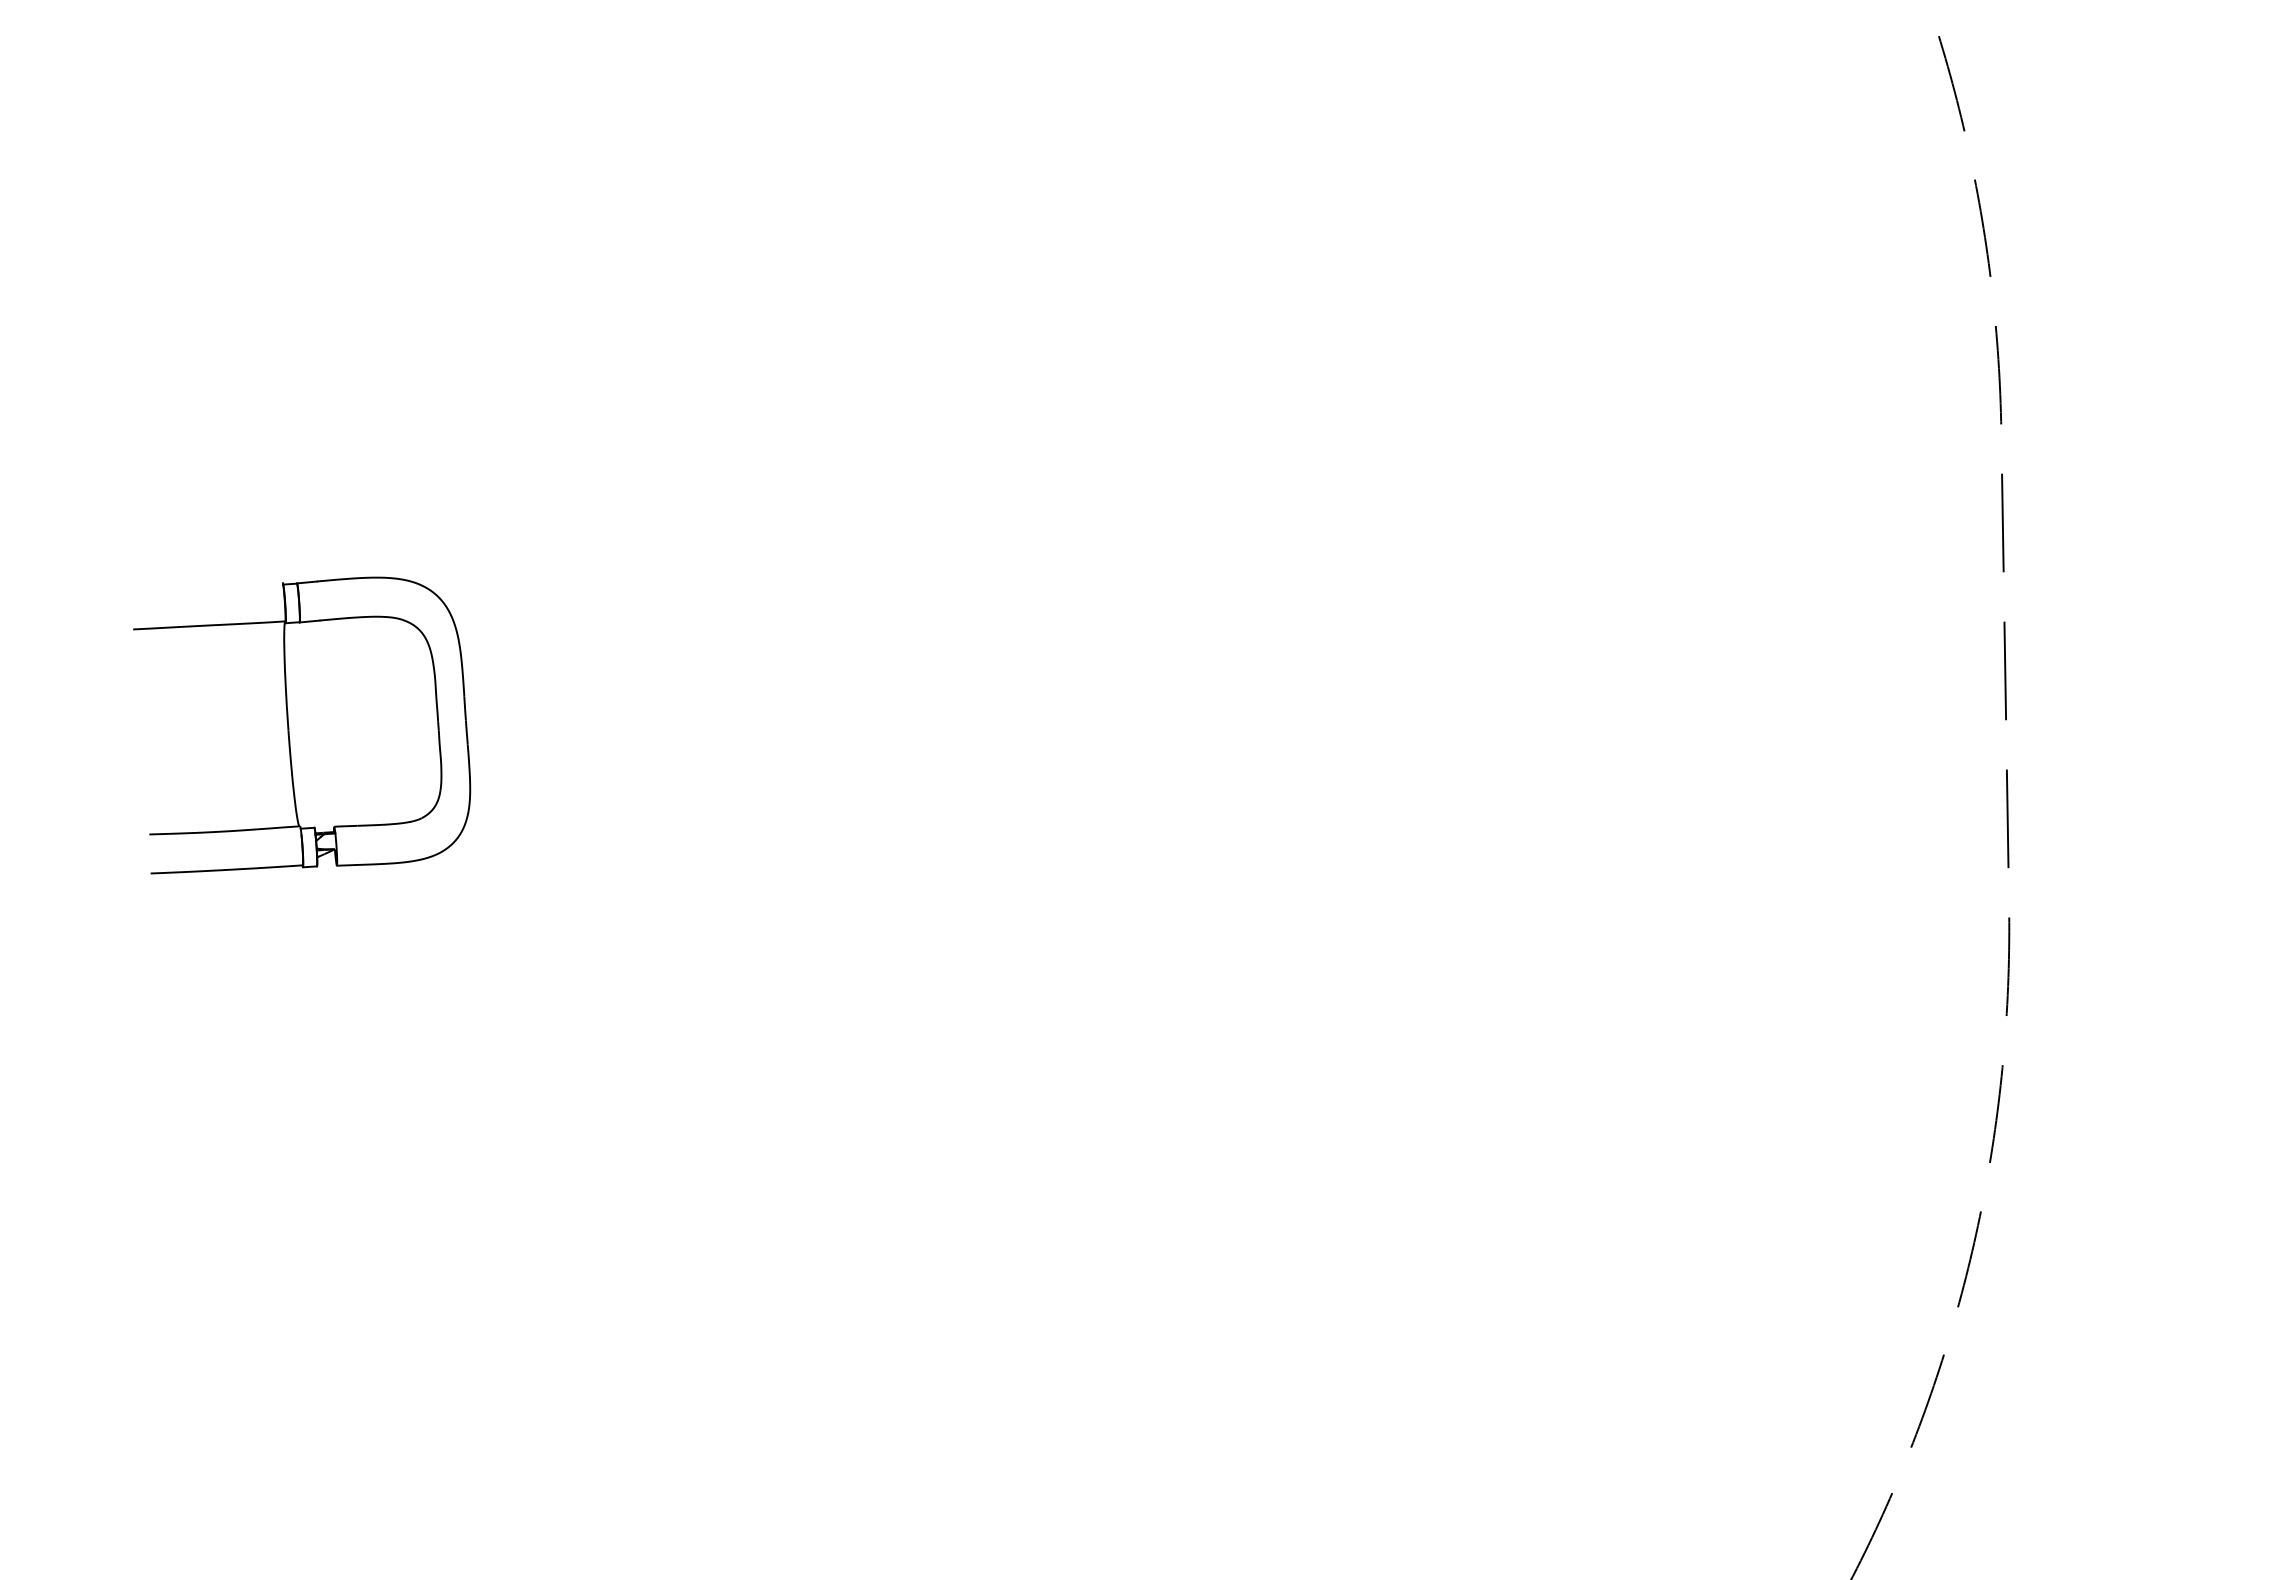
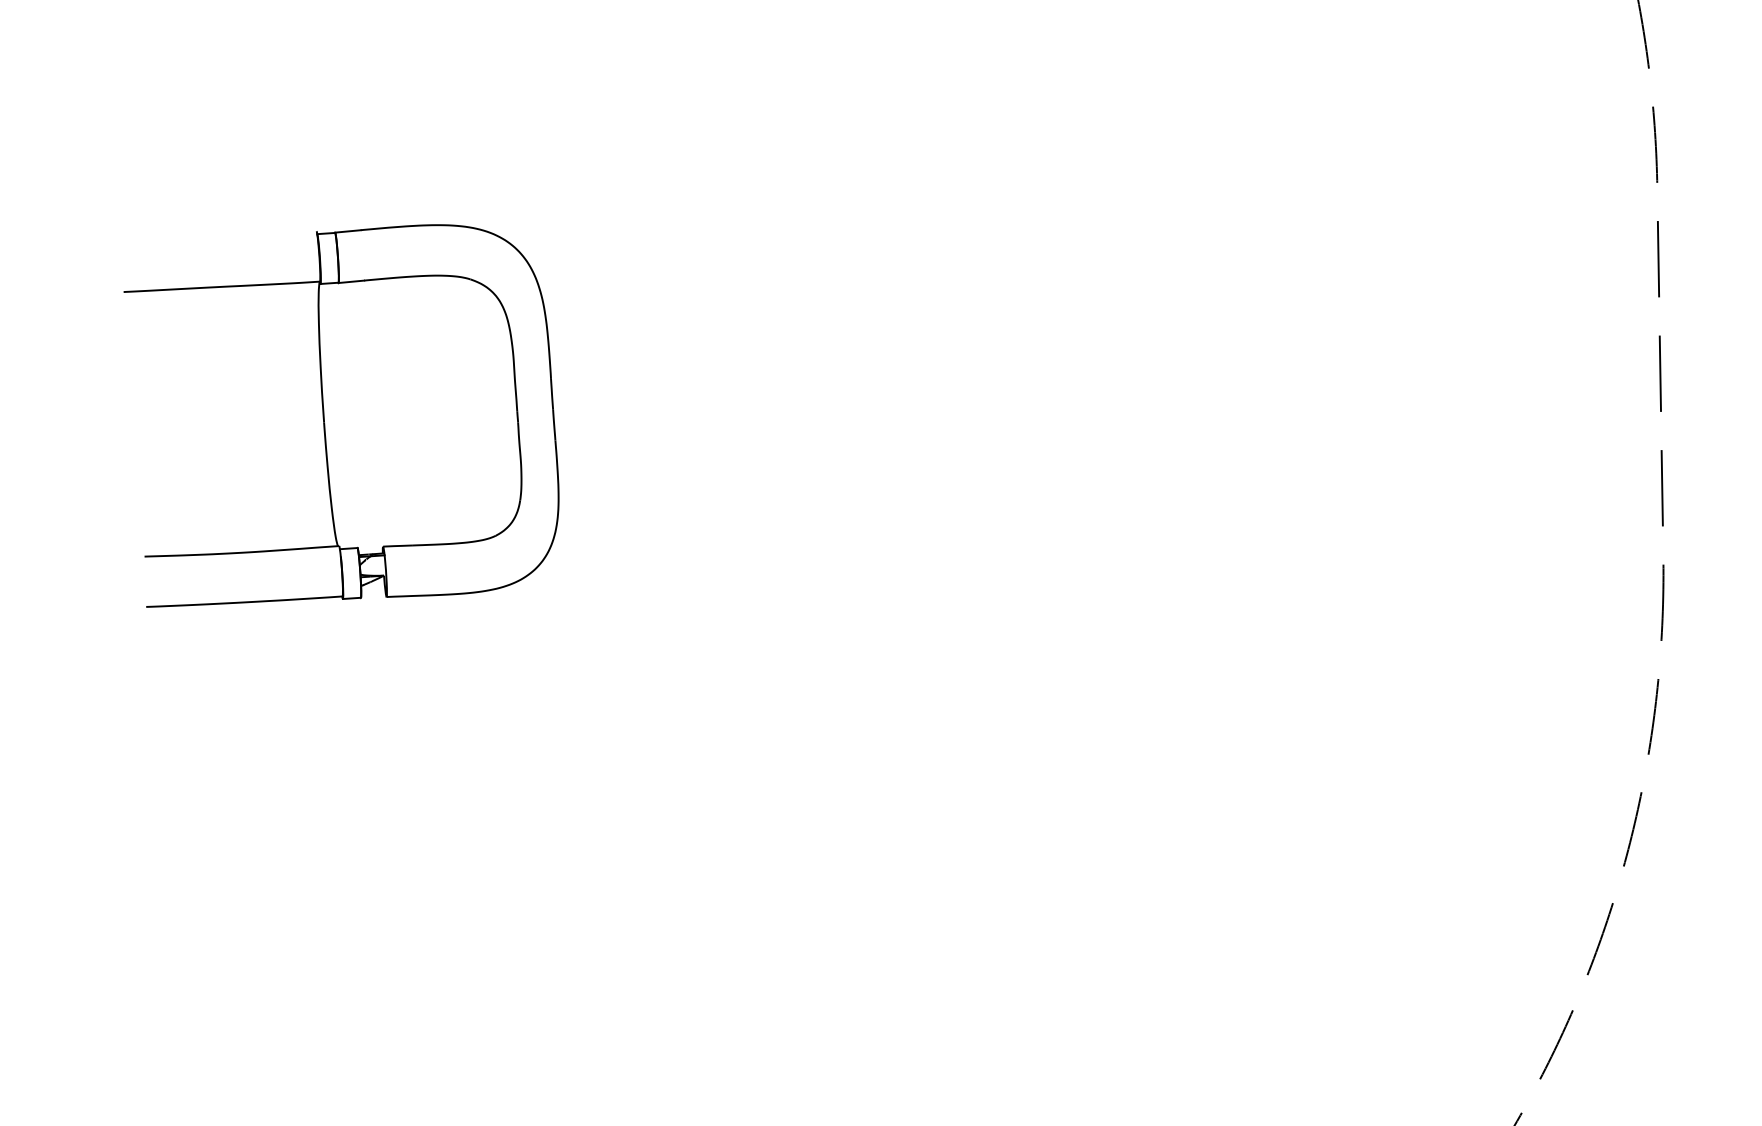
part: (301, 725) -> (341, 415), size x1.67

